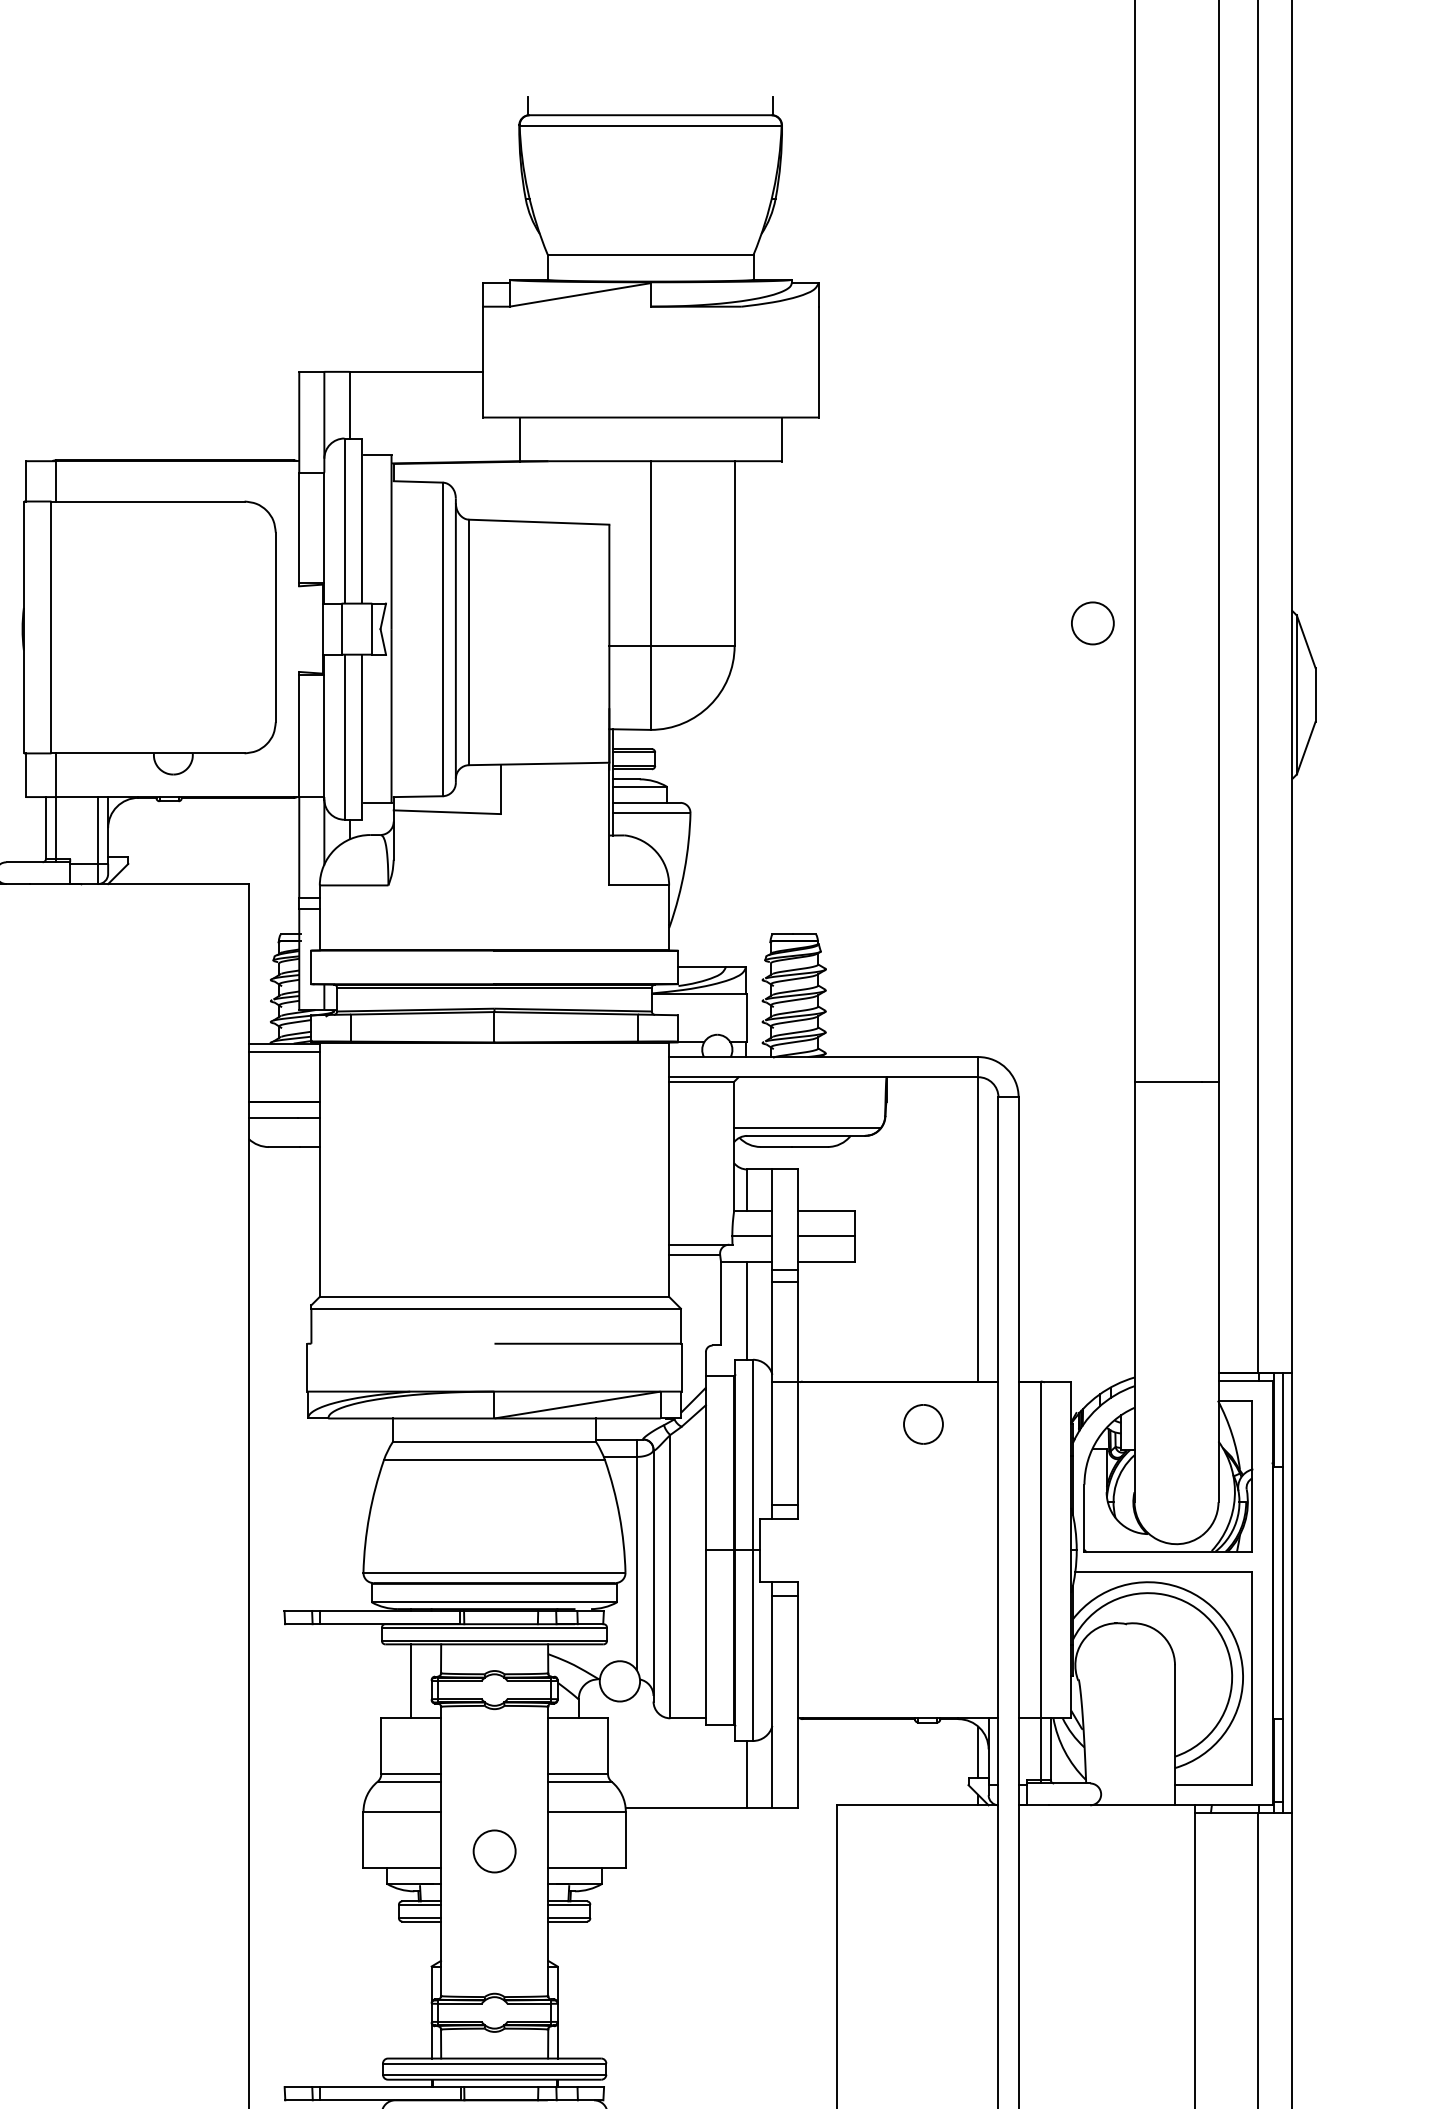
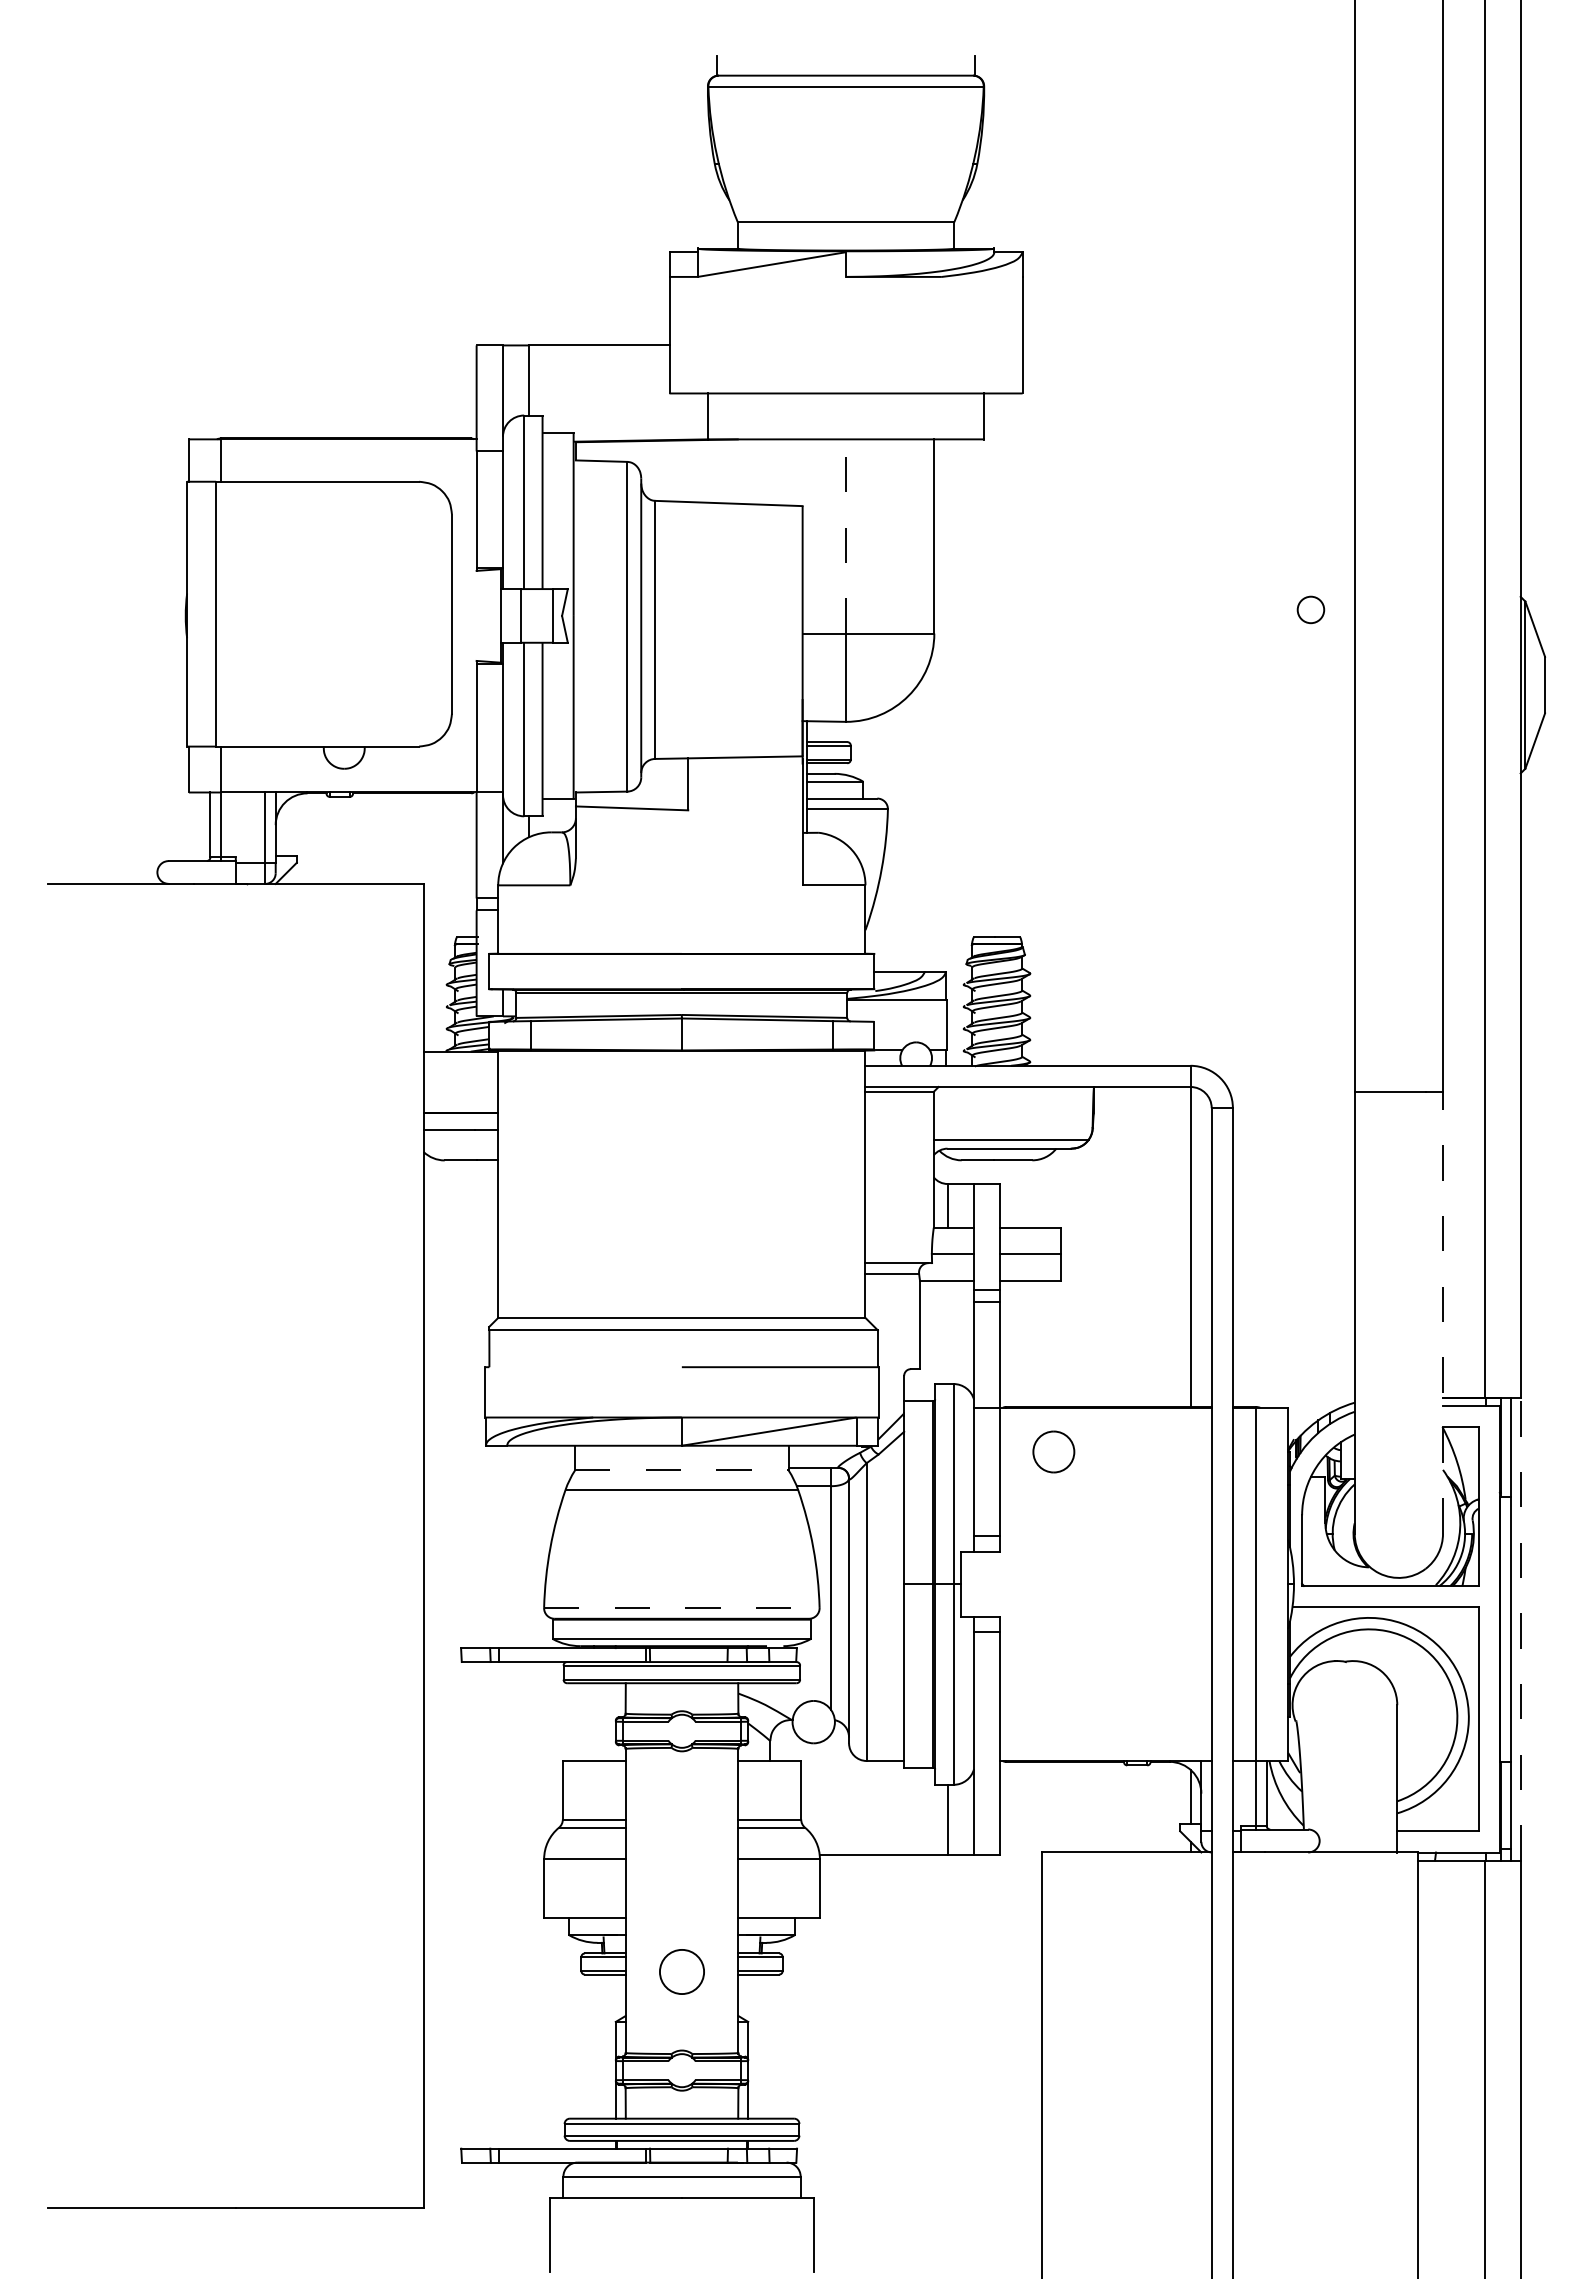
line: (651, 552) -> (846, 535), solid -> dashed
circle: (1092, 623) -> (1310, 609), size x0.6
line: (283, 1052) -> (460, 1060), removed
line: (1218, 1292) -> (1443, 1313), solid -> dashed
line: (747, 1310) -> (947, 1332), removed
part: (923, 1423) -> (1053, 1451), moved
line: (494, 1442) -> (681, 1470), solid -> dashed
line: (494, 1572) -> (681, 1607), solid -> dashed
line: (1292, 1592) -> (1520, 1628), solid -> dashed
line: (410, 1680) -> (593, 1721), removed
circle: (494, 1851) -> (681, 1971), moved

